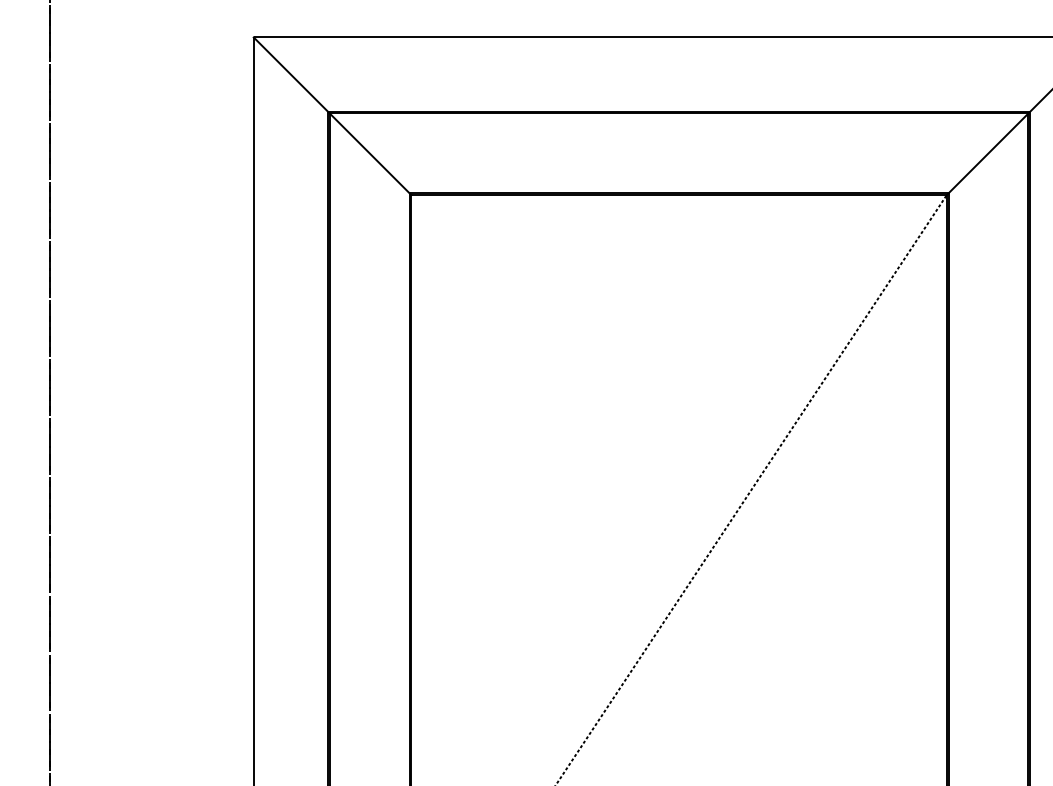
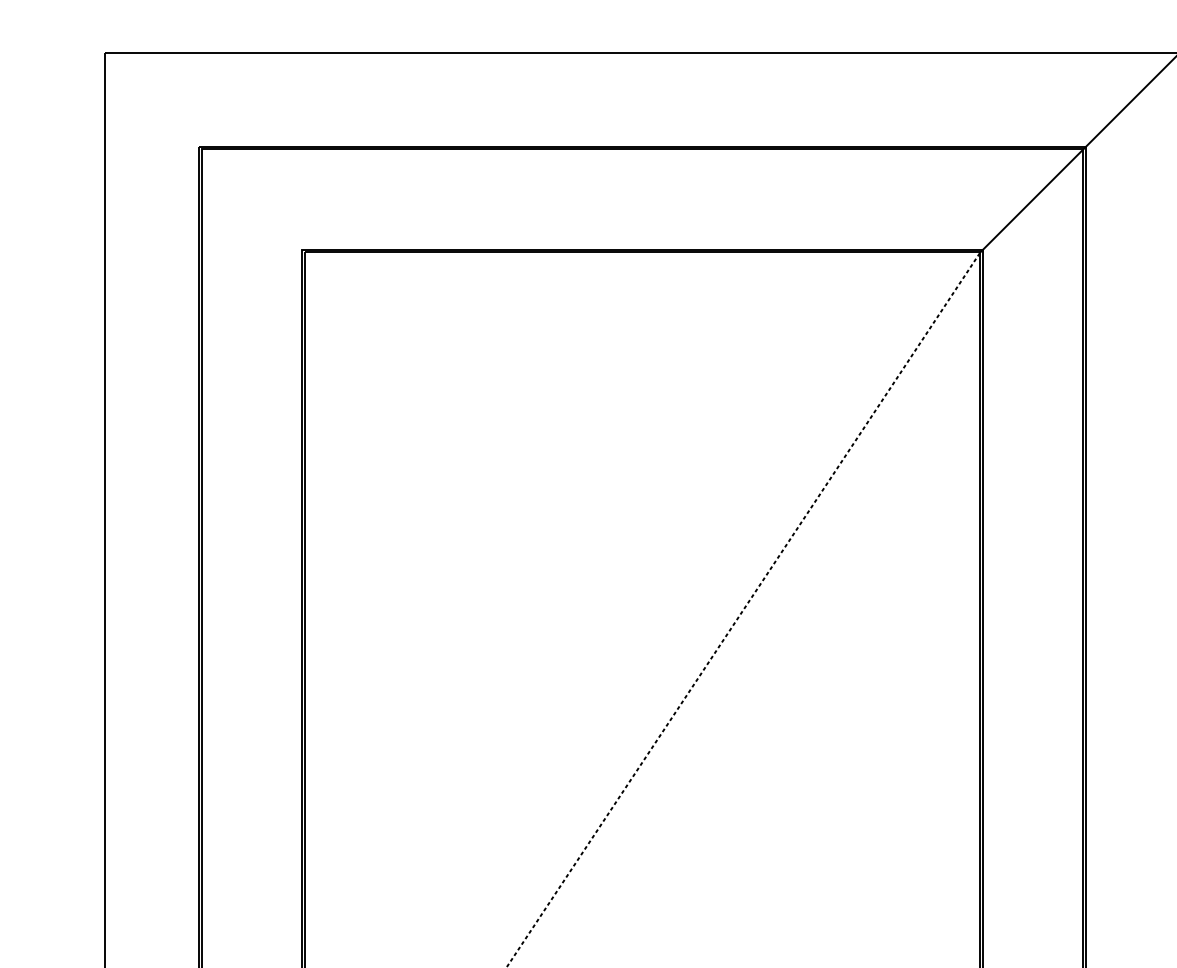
line: (332, 116) -> (204, 153), removed

